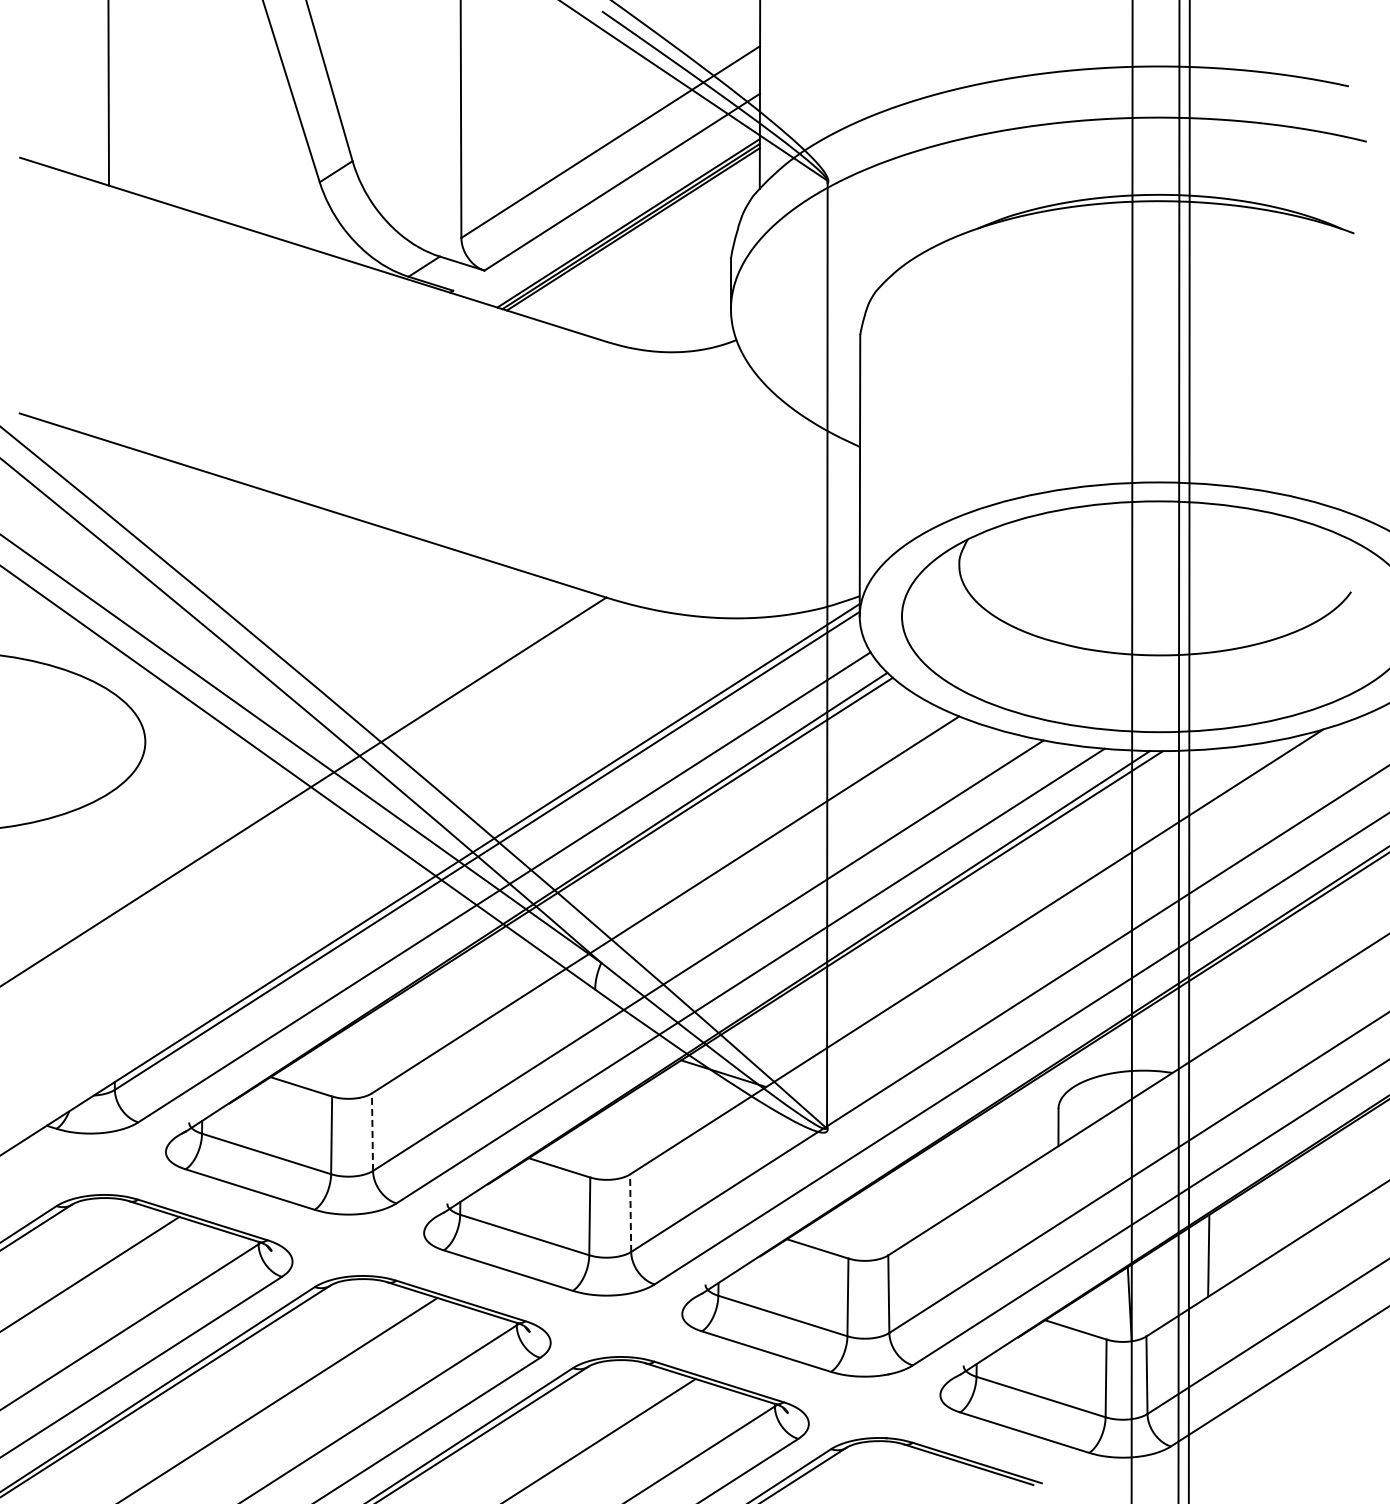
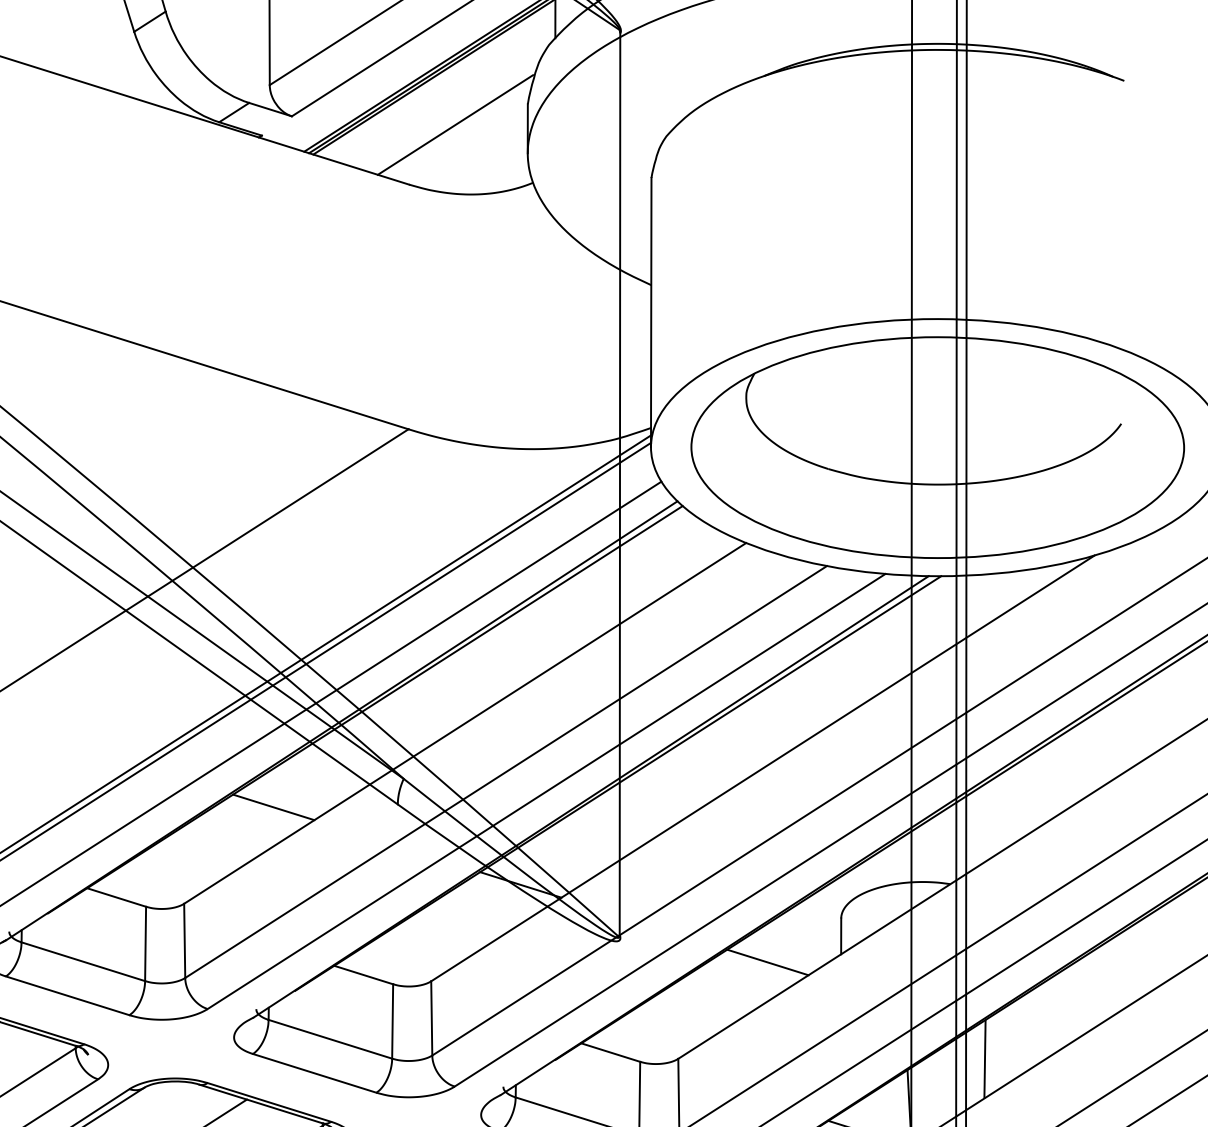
line: (655, 279) -> (455, 124), added
line: (465, 992) -> (273, 807), added
line: (372, 1132) -> (184, 941), dashed -> solid
line: (981, 1154) -> (767, 962), added
line: (630, 1213) -> (431, 1018), dashed -> solid

